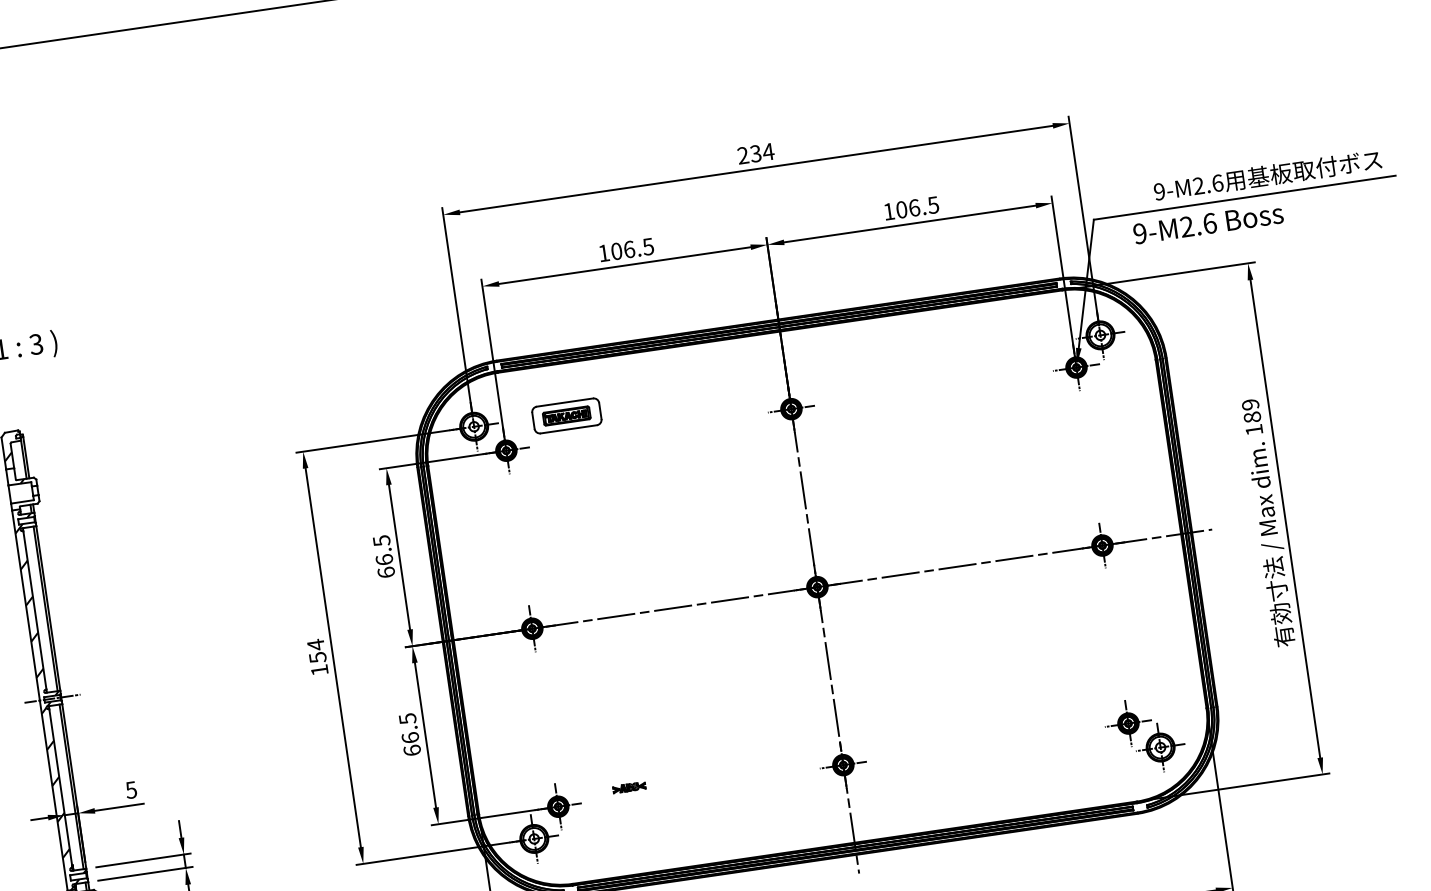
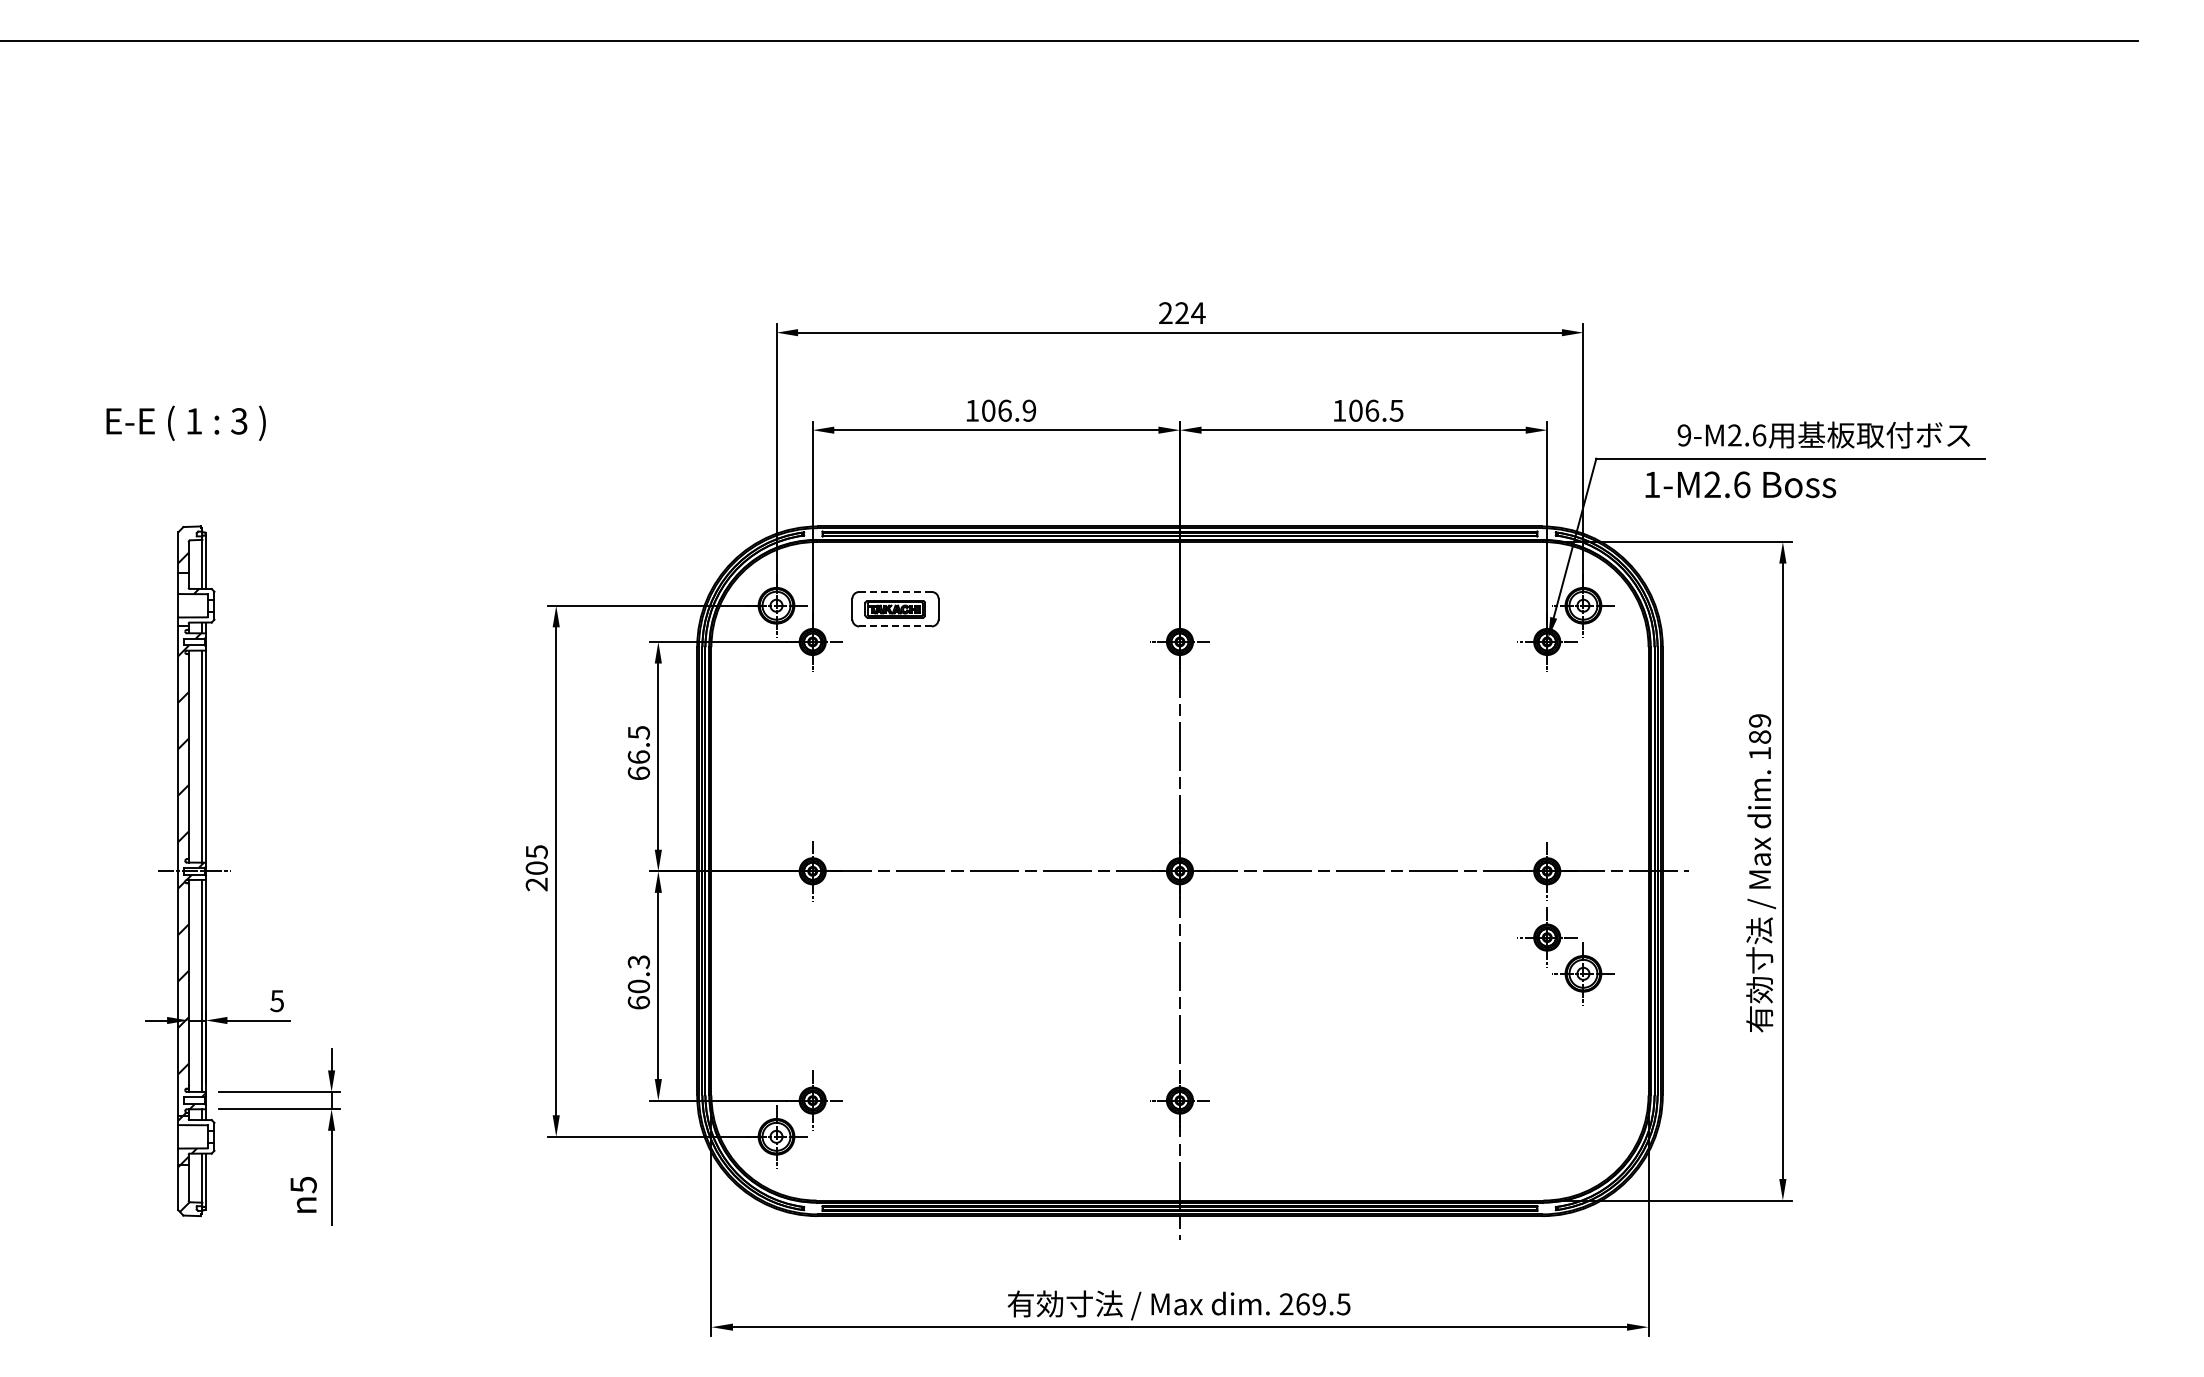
text: (755, 154) -> (1181, 313), 234 -> 224
text: (1140, 233) -> (1652, 484), 9-M2.6 -> 1-M2.6
text: (648, 246) -> (1029, 410), 106.5 -> 106.9
line: (564, 402) -> (895, 591), solid -> dashed
line: (568, 429) -> (895, 626), solid -> dashed
text: (317, 657) -> (536, 867), 154 -> 205
text: (408, 728) -> (638, 974), 66.5 -> 60.3
part: (1149, 738) -> (1570, 960), moved
part: (629, 787) -> (905, 1089), removed

